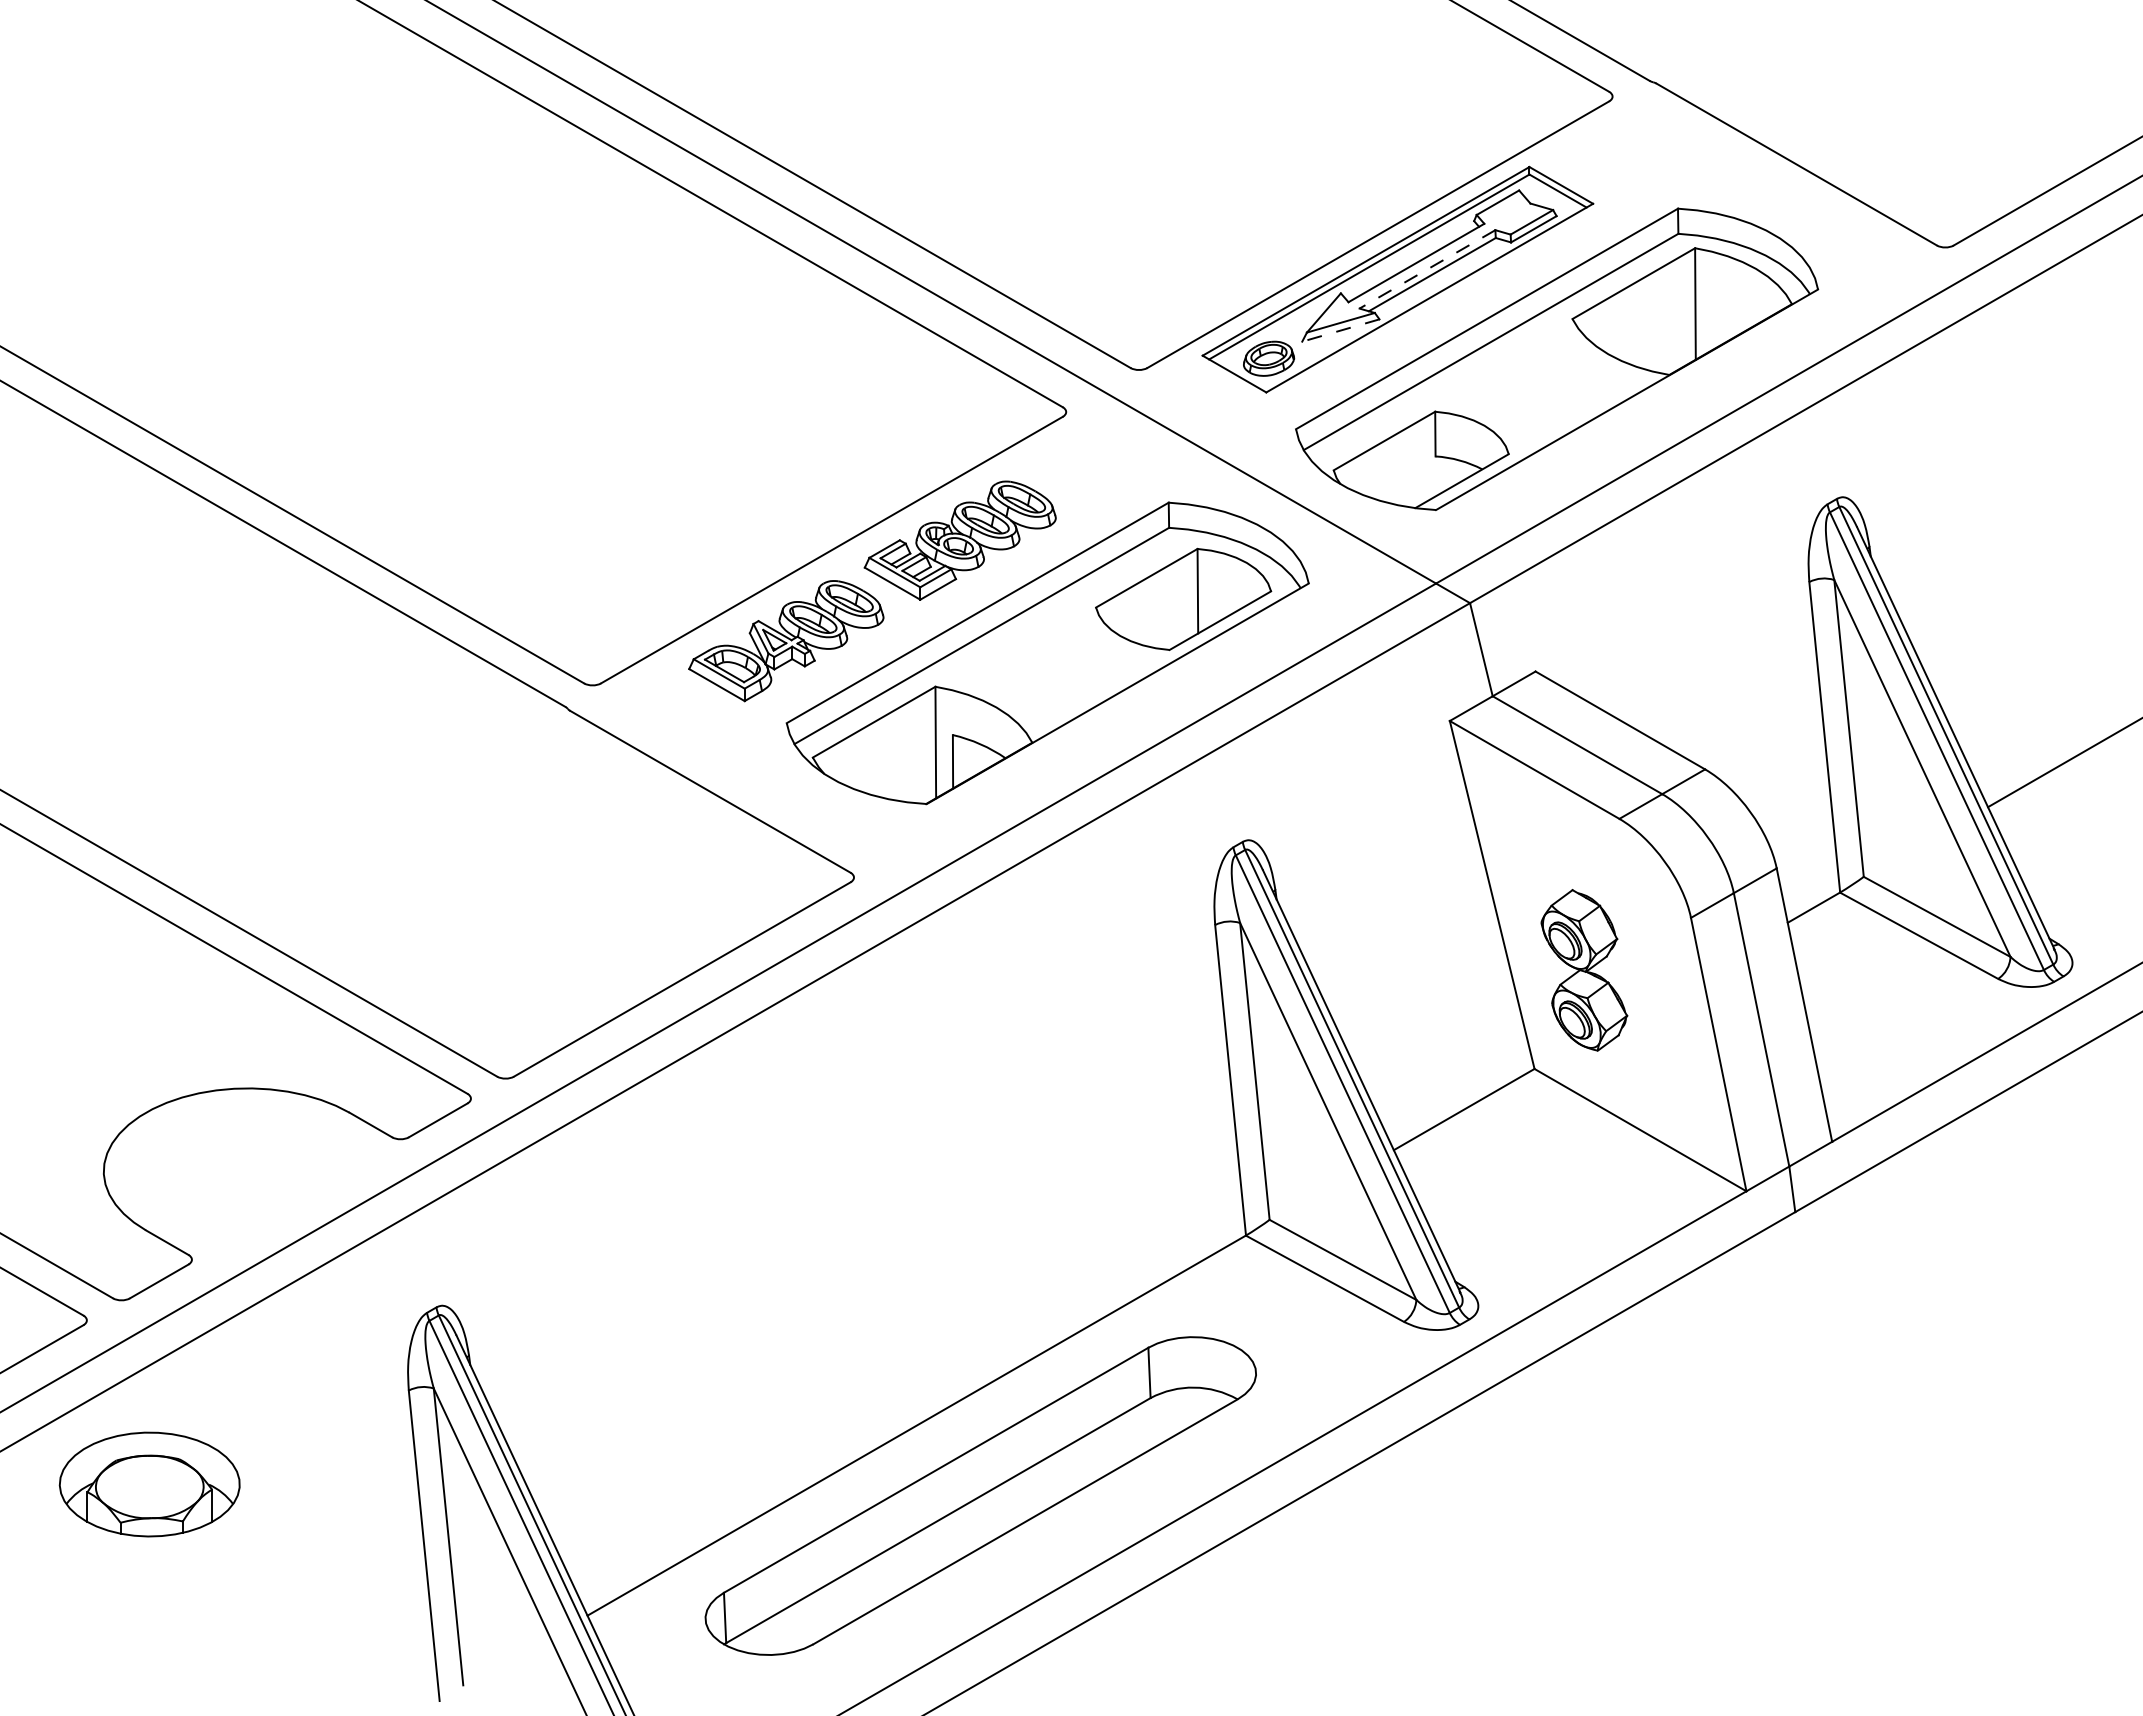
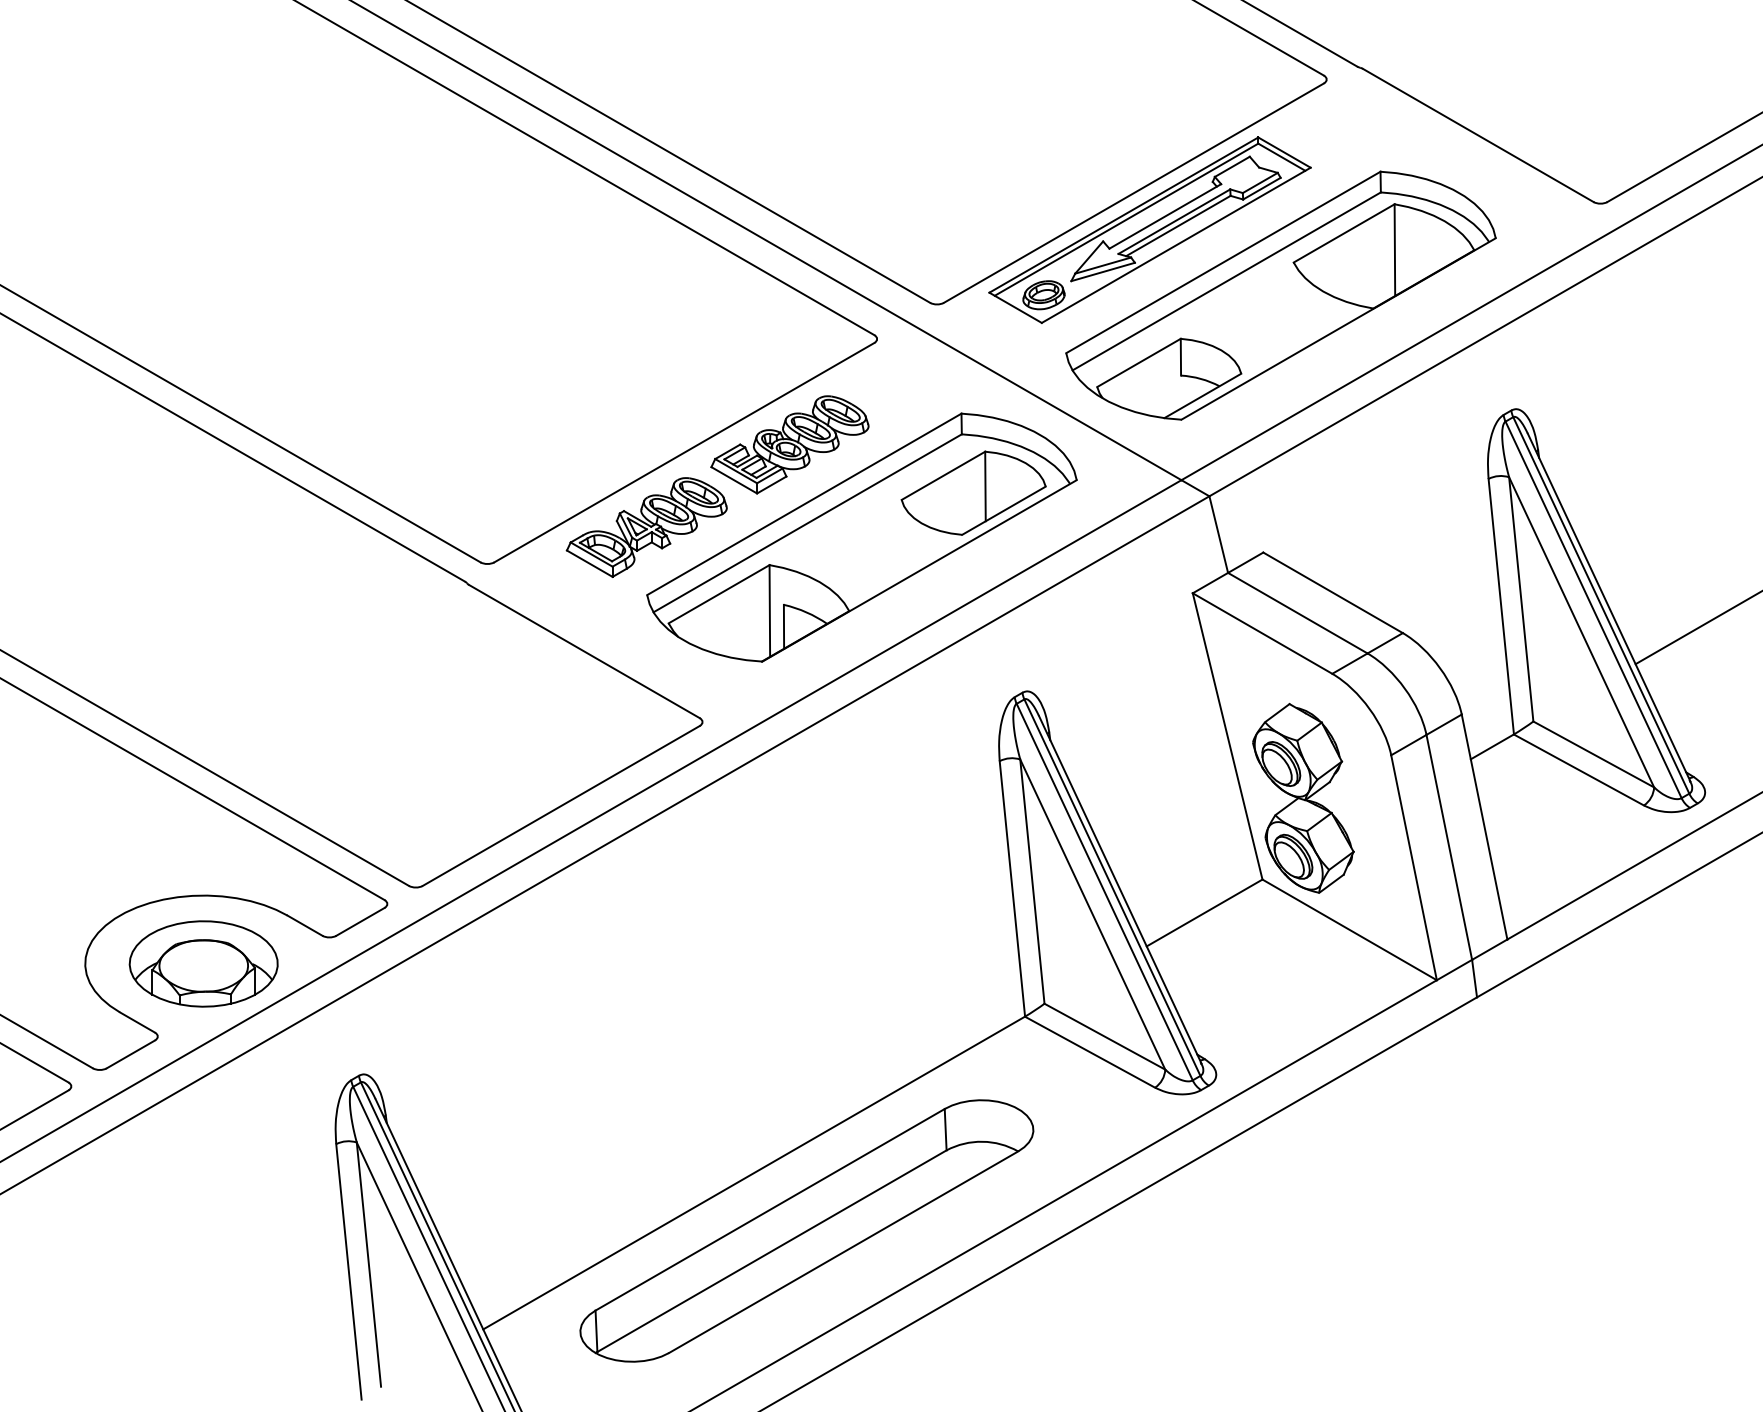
line: (1427, 269) -> (1174, 221), dashed -> solid
line: (1340, 330) -> (1102, 271), dashed -> solid
part: (1584, 970) -> (1303, 798), size x1.43
part: (149, 1484) -> (203, 963), moved

